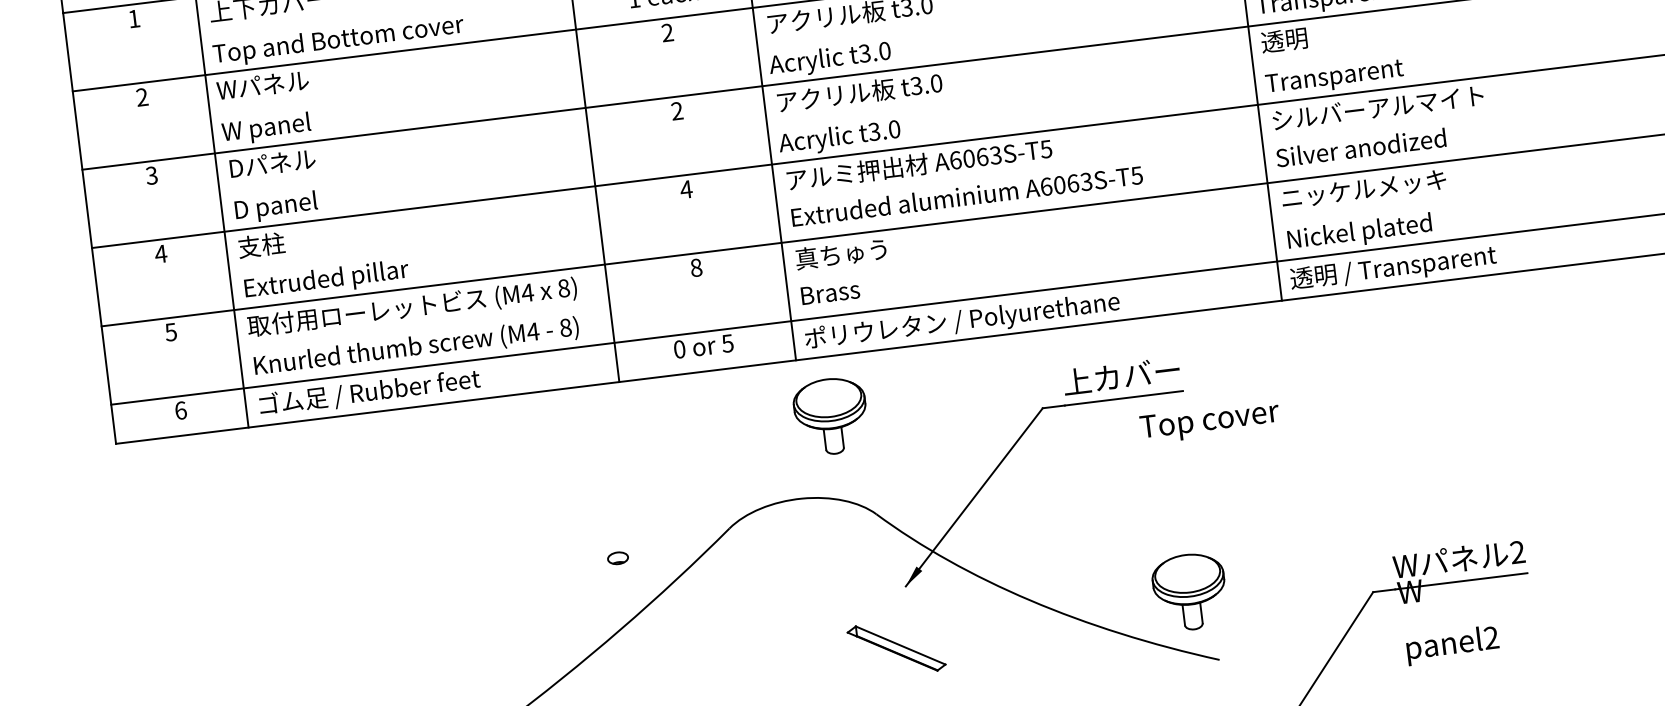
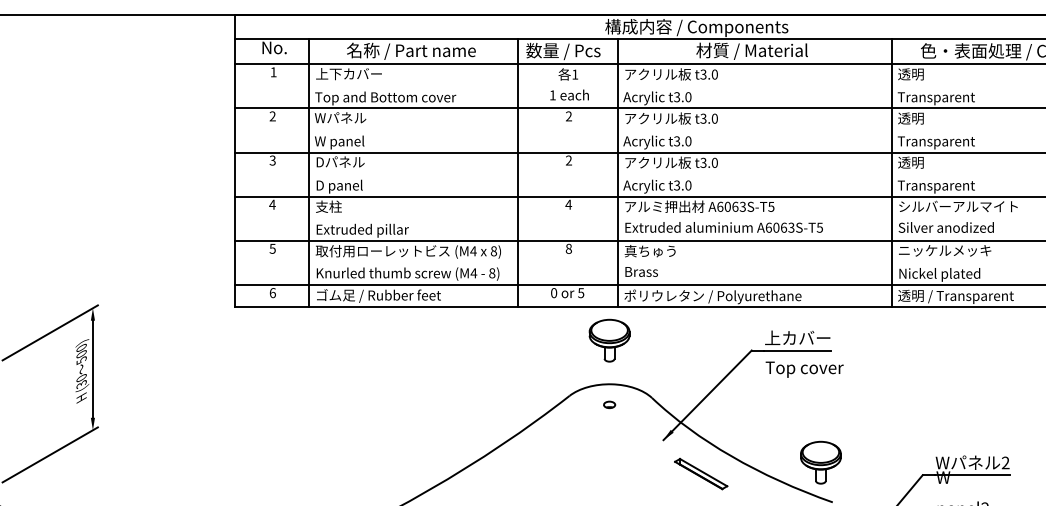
part: (830, 416) -> (609, 340), moved
text: (1209, 421) -> (804, 369), moved
part: (617, 557) -> (609, 404), moved
part: (897, 647) -> (701, 473), moved

